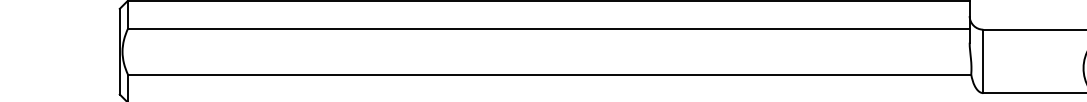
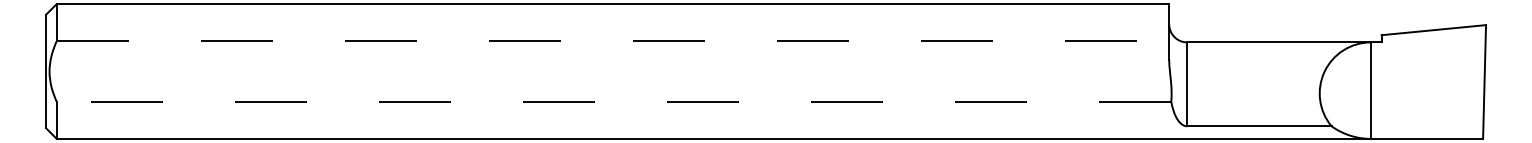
line: (549, 29) -> (613, 41), solid -> dashed
line: (549, 74) -> (613, 101), solid -> dashed

